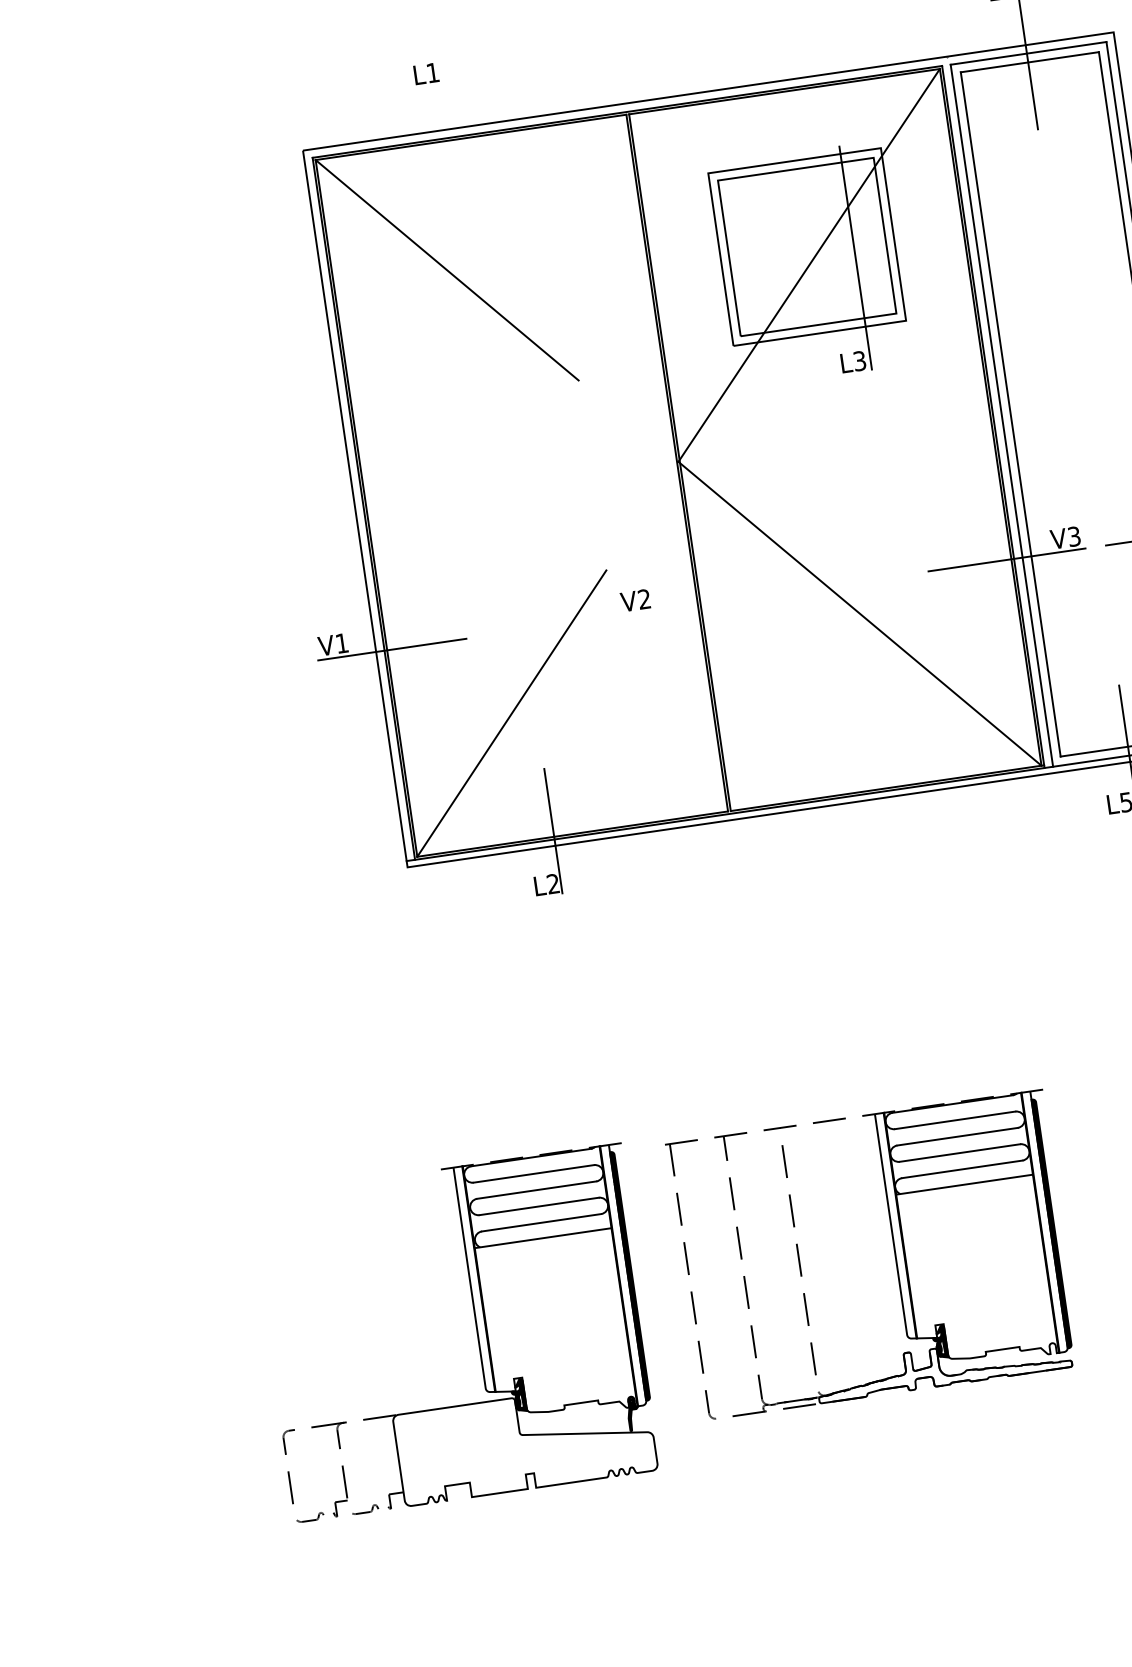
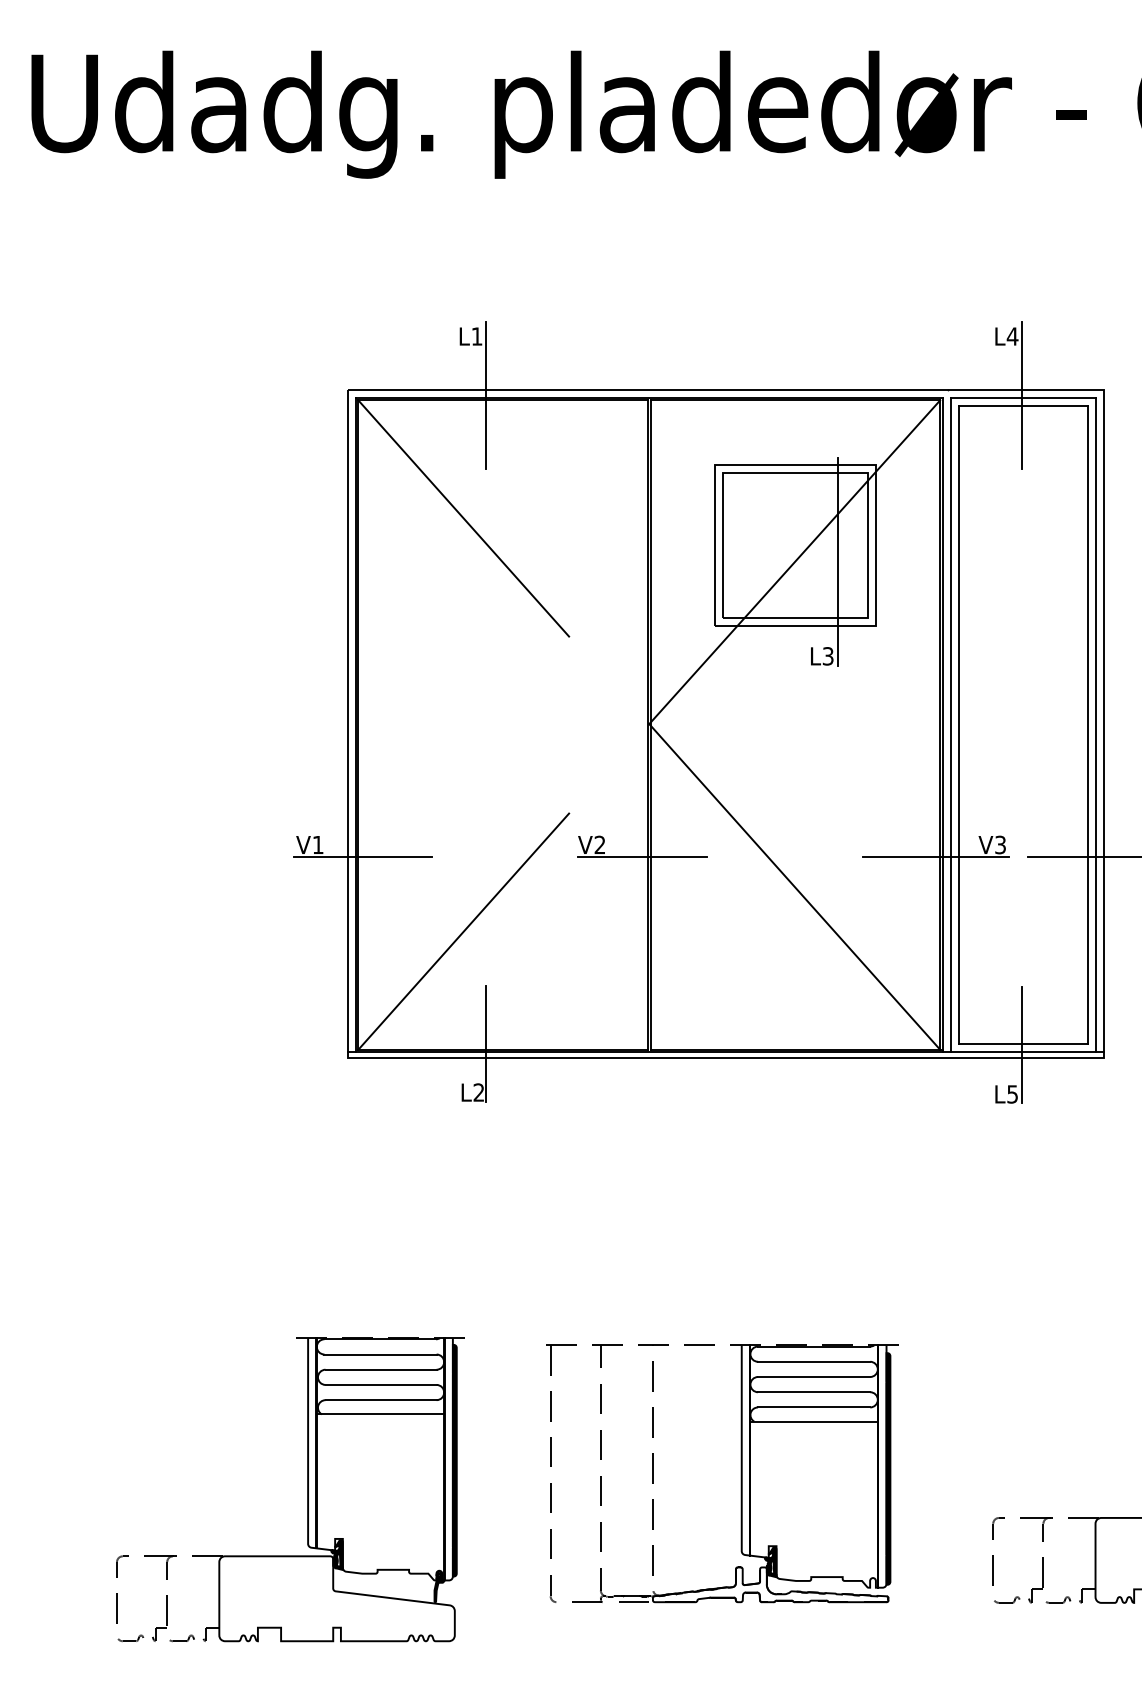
line: (452, 134) -> (486, 395), added
line: (692, 606) -> (642, 857), added
part: (476, 1330) -> (307, 1489), moved

